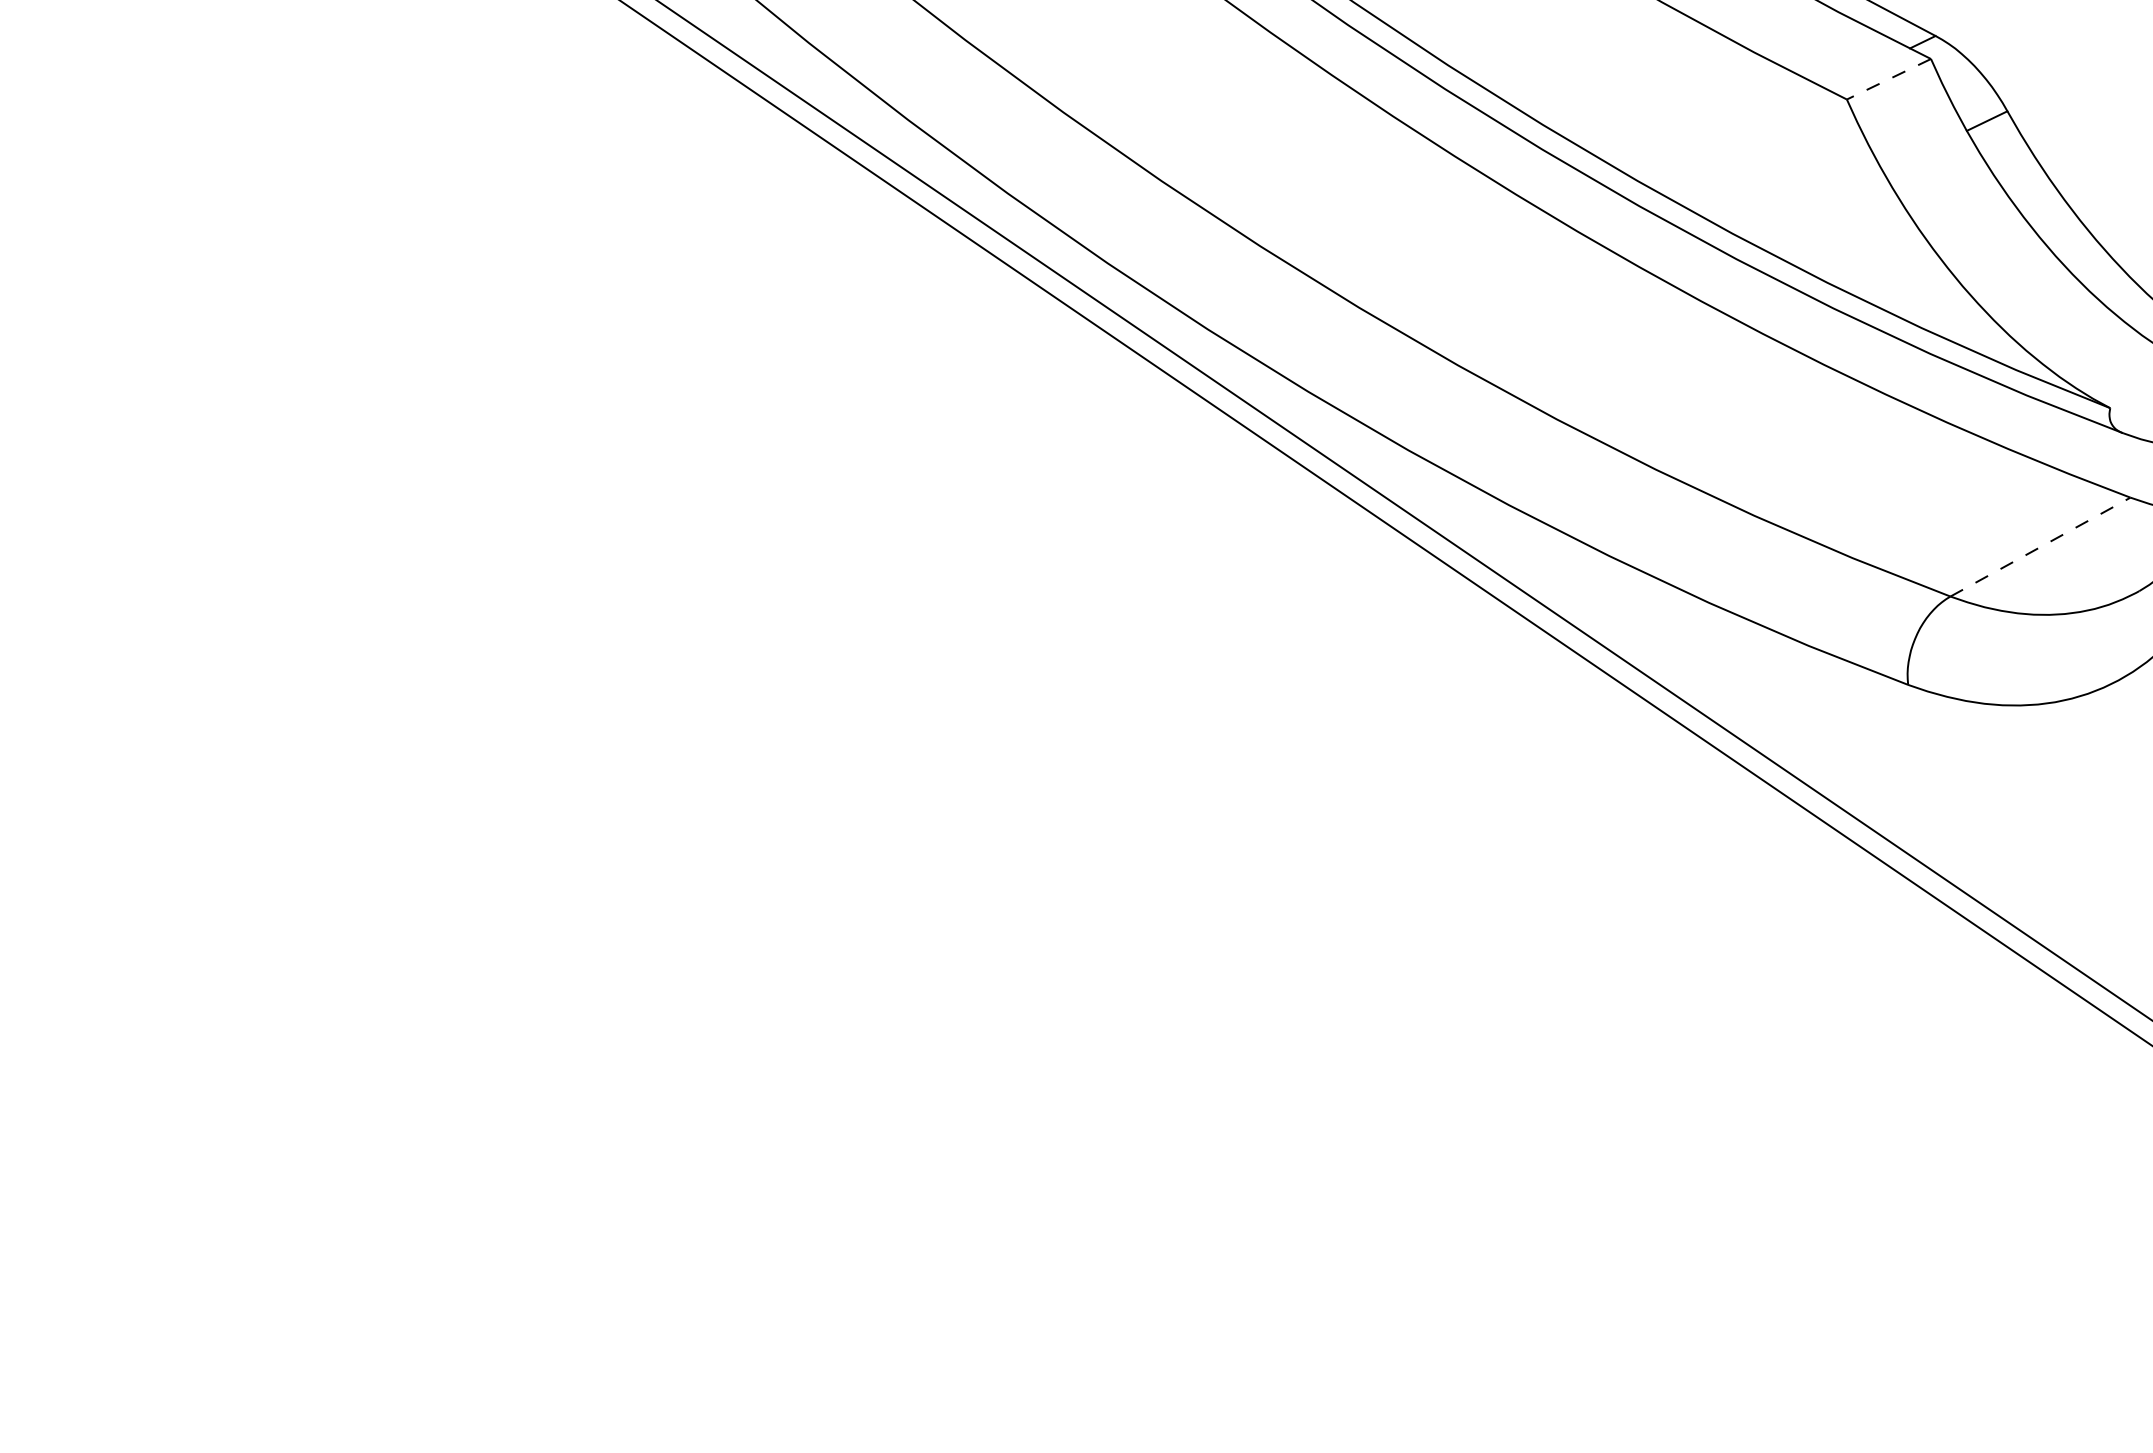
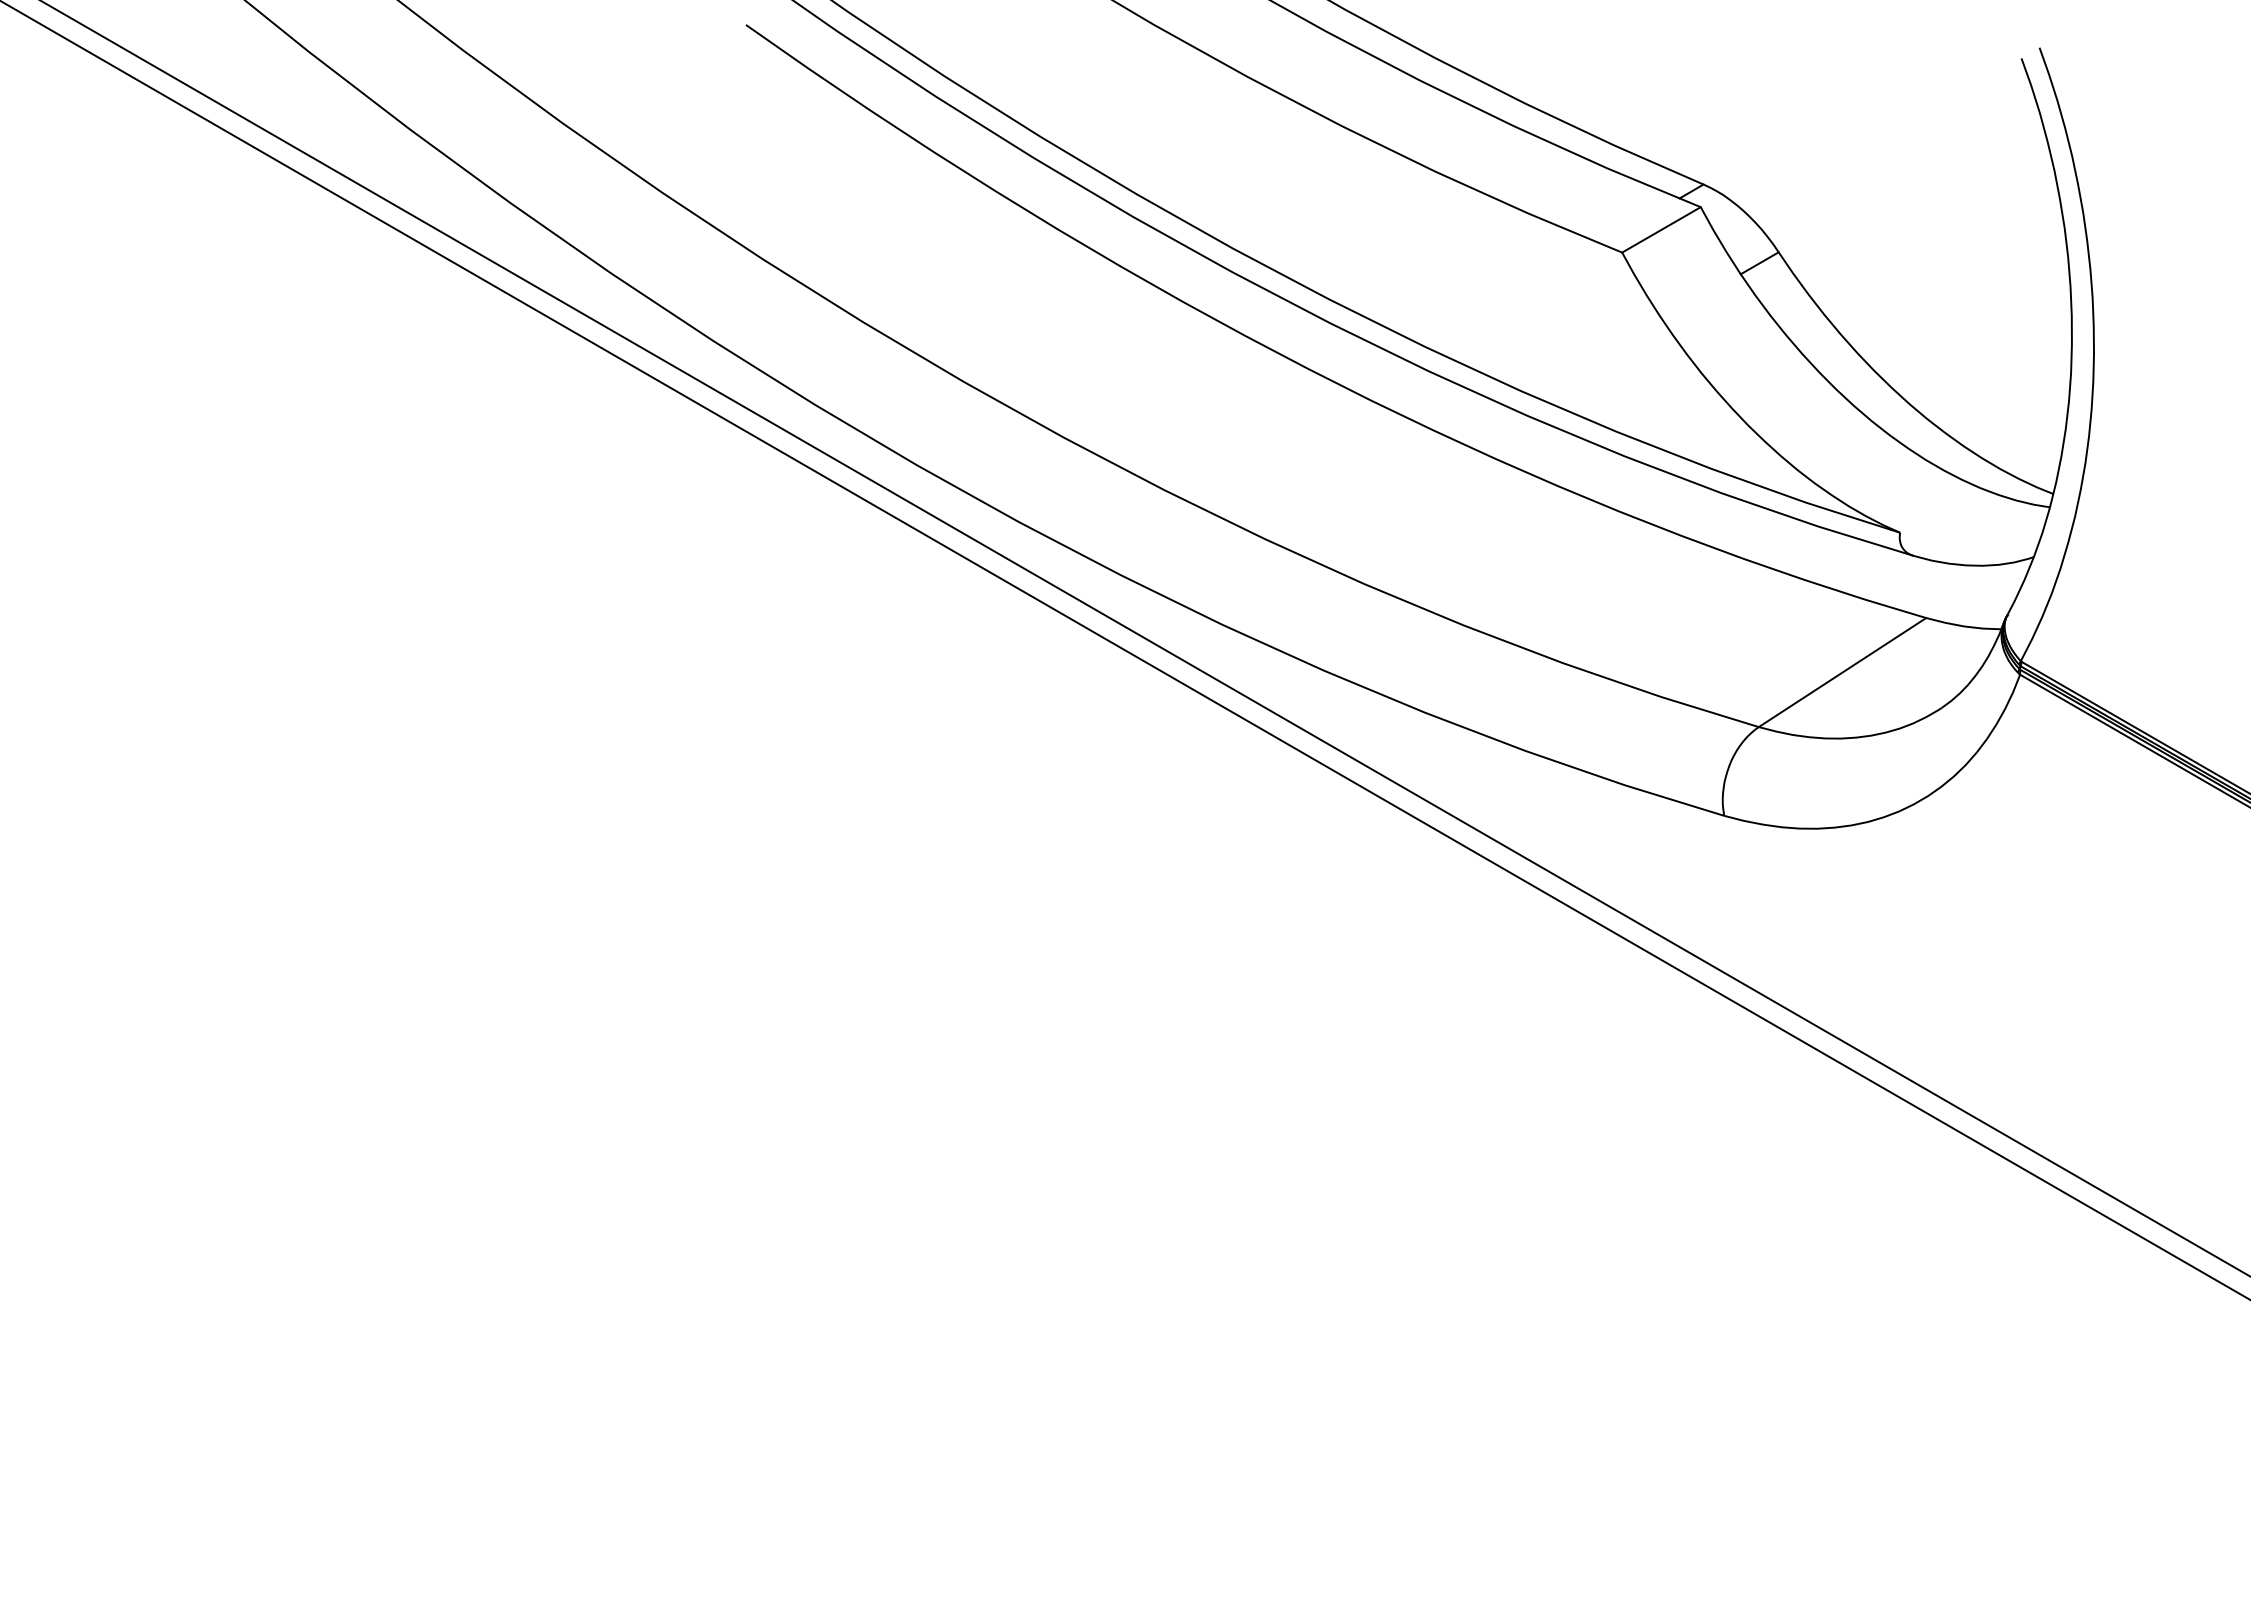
line: (1888, 79) -> (1661, 230), dashed -> solid
line: (2040, 547) -> (1842, 672), dashed -> solid

